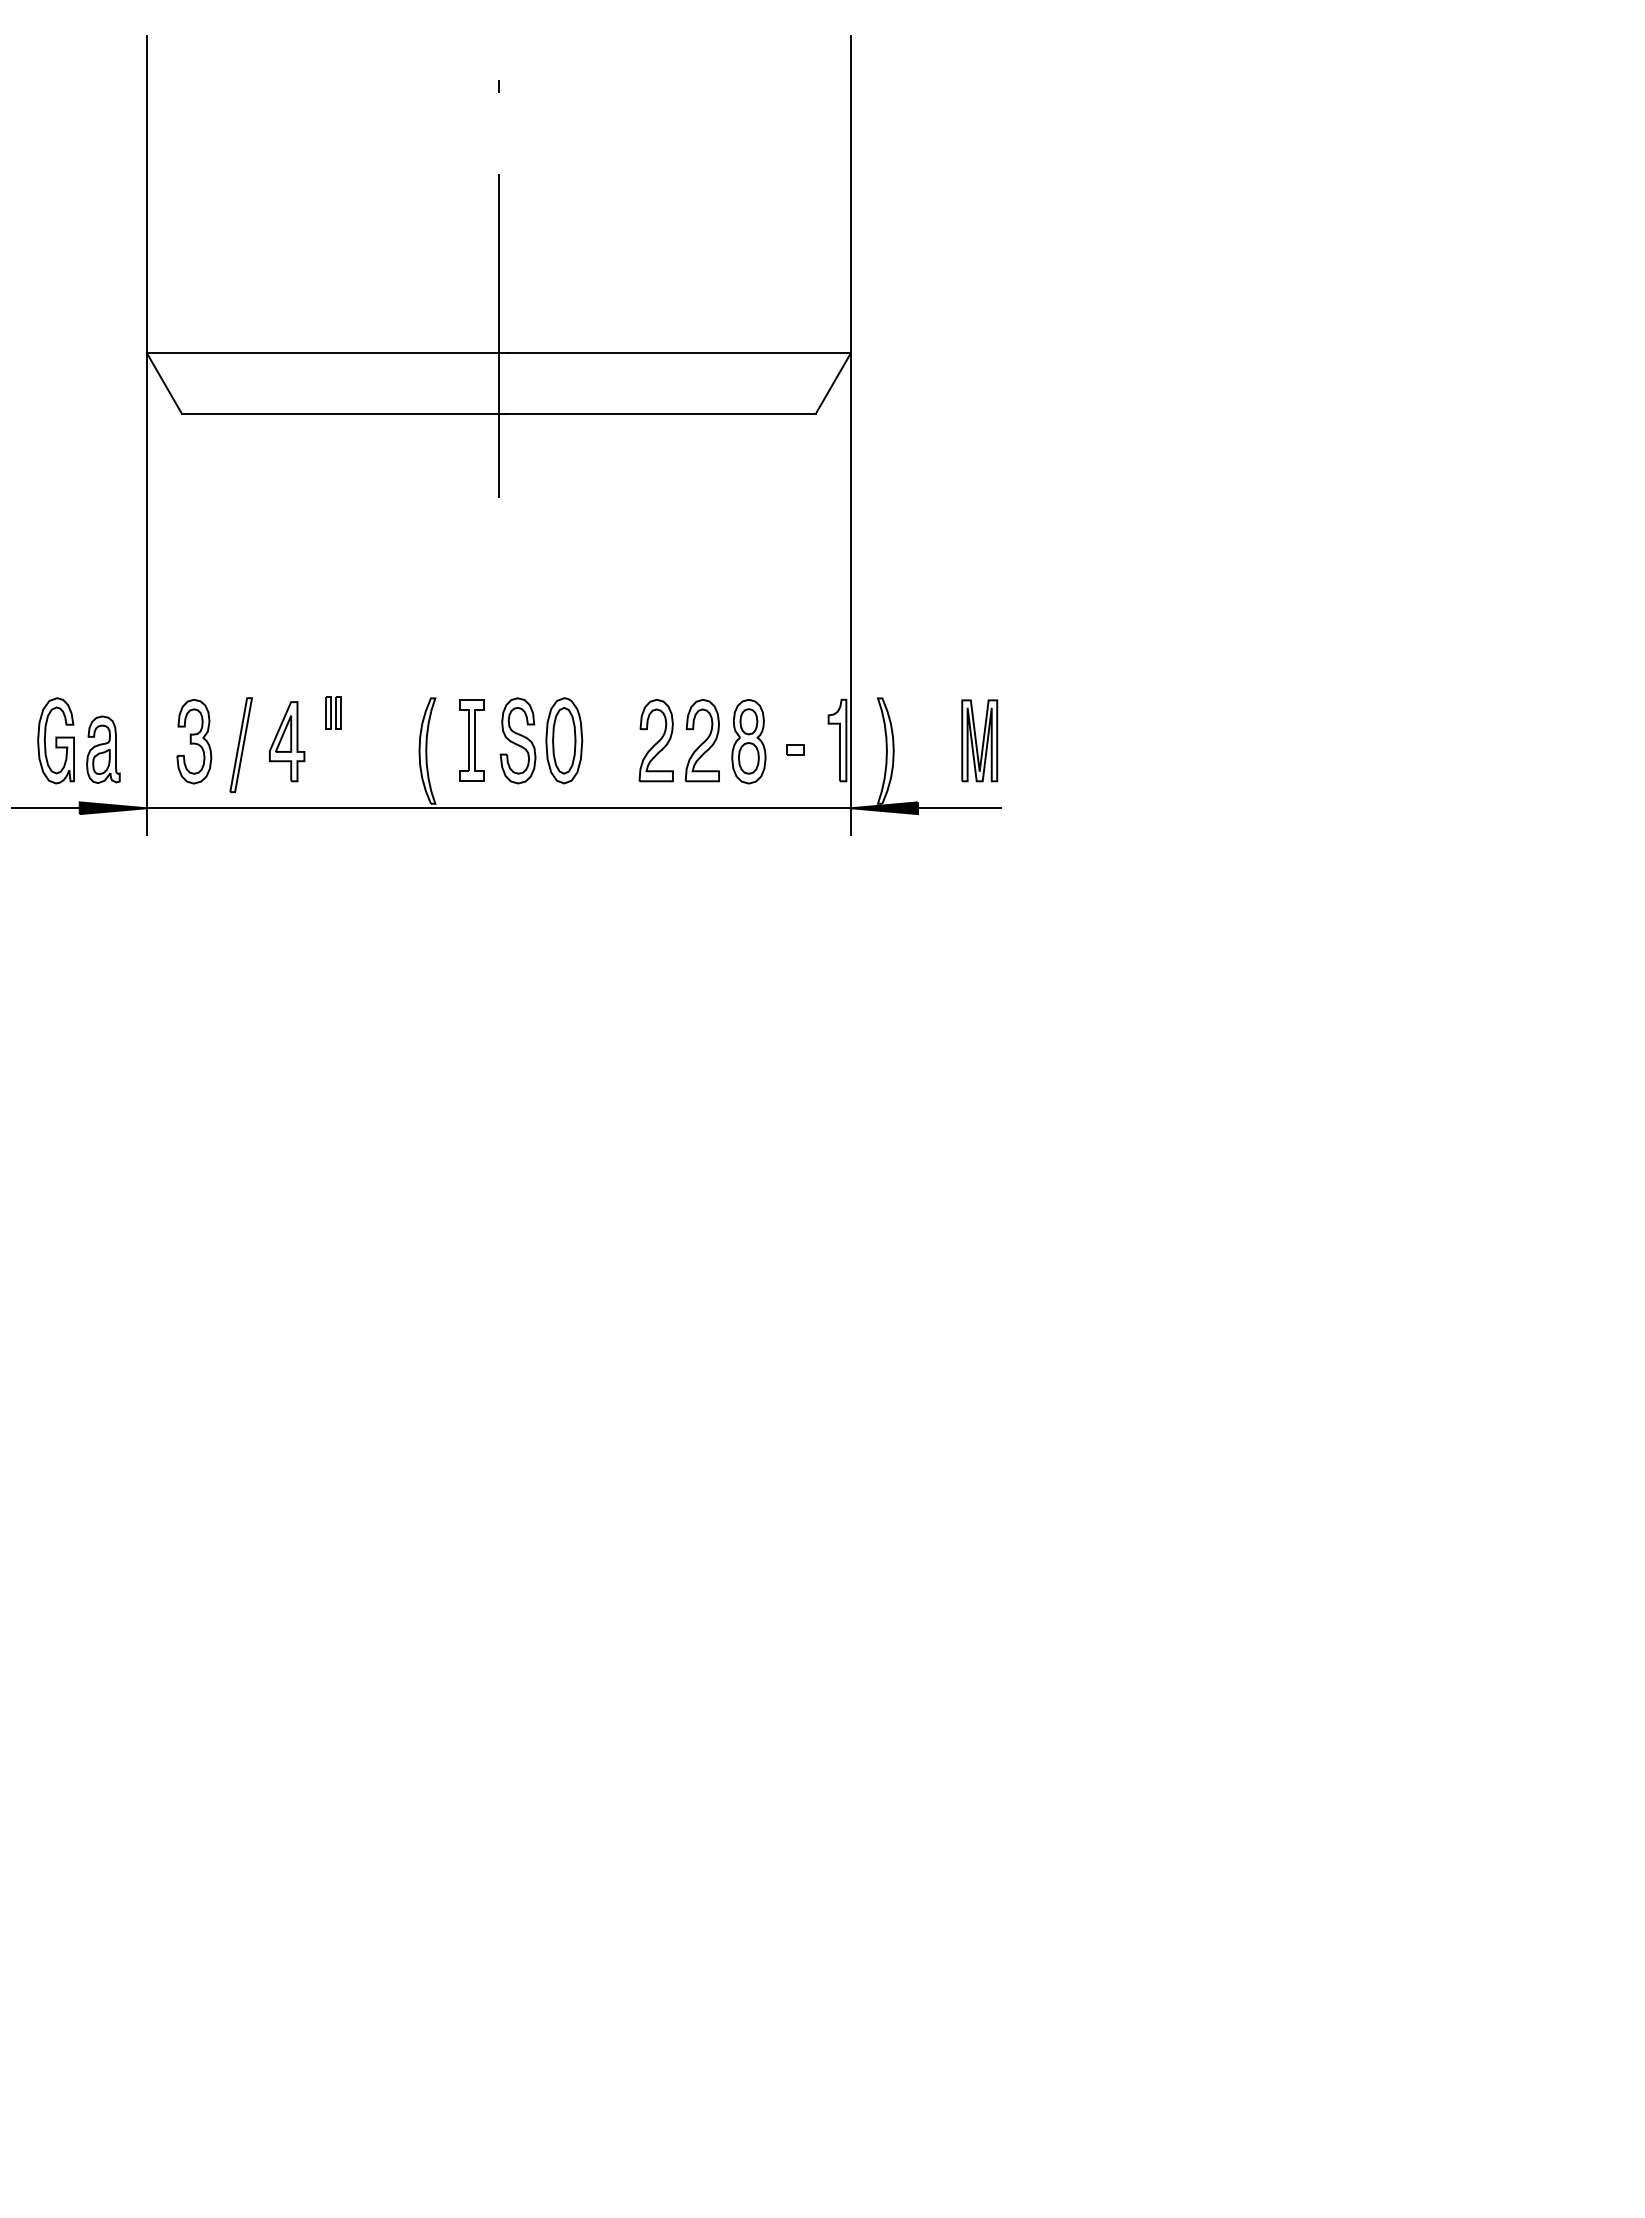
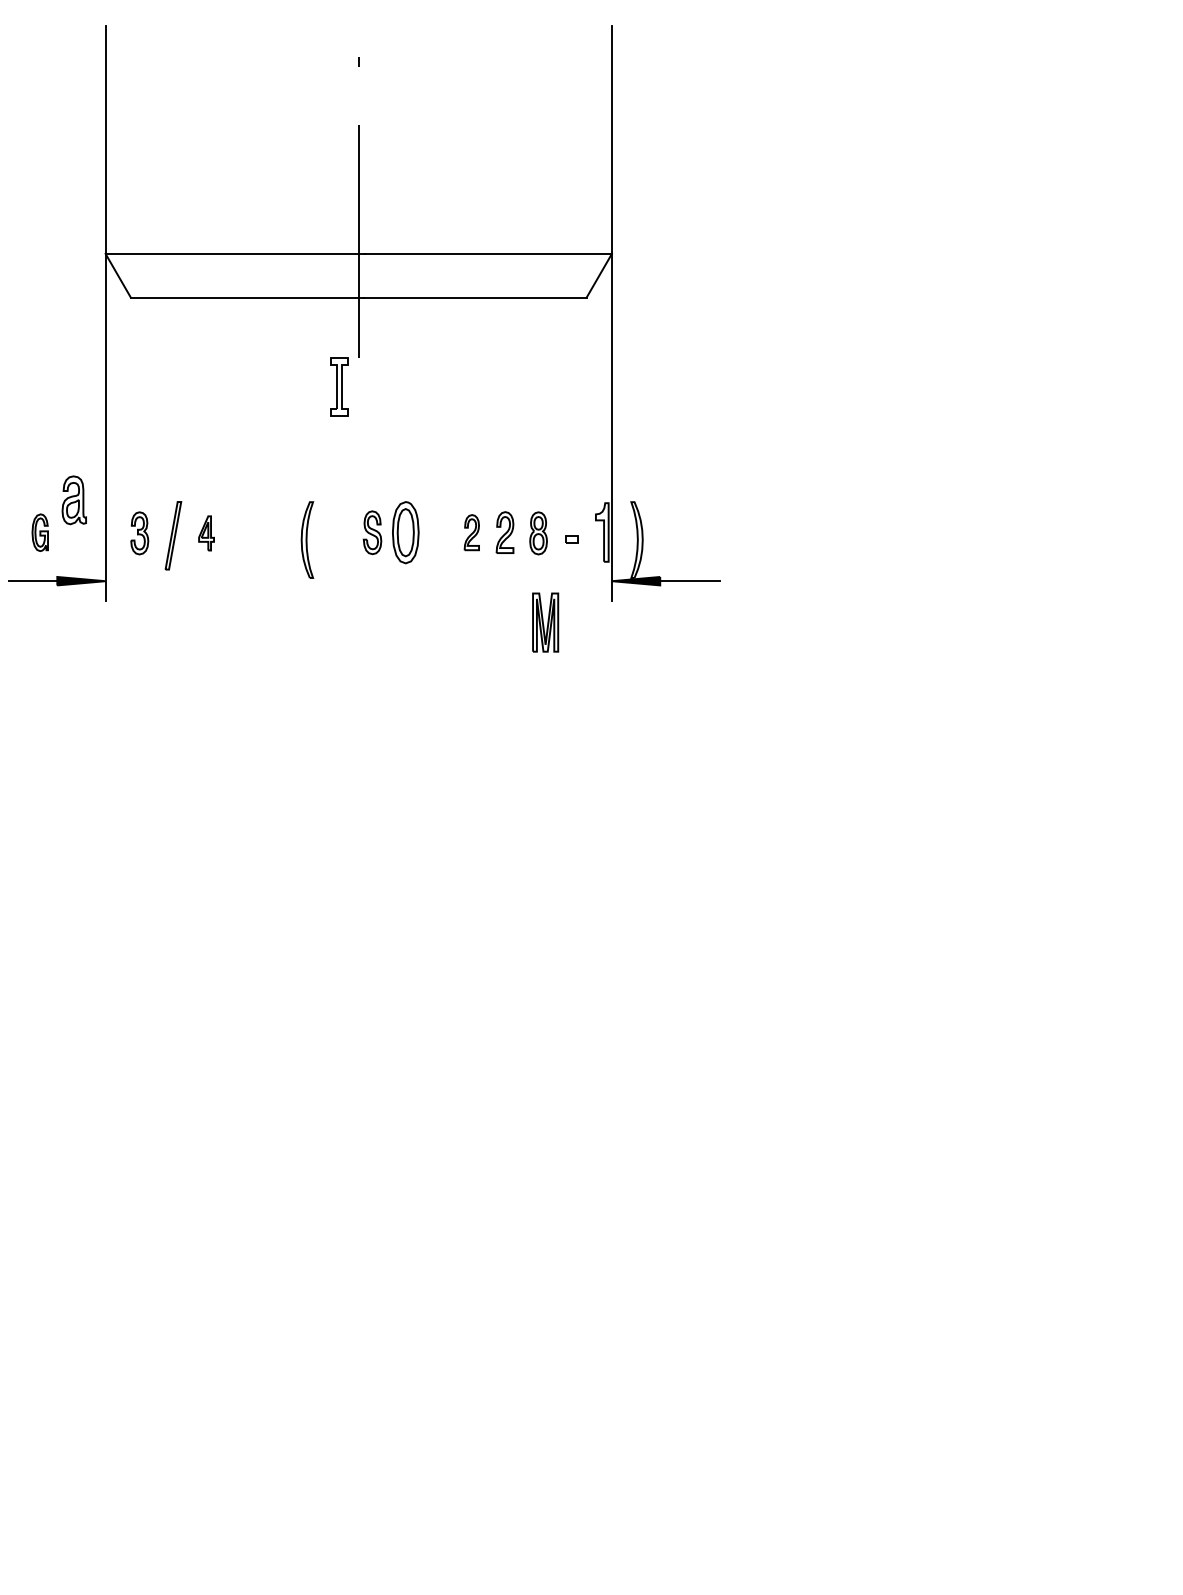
part: (333, 712) -> (239, 512), removed
part: (55, 740) -> (39, 532), size x0.6
part: (471, 740) -> (339, 386), moved
part: (517, 740) -> (372, 532), size x0.7
part: (655, 740) -> (471, 532), size x0.6
part: (701, 740) -> (504, 532), size x0.7
part: (979, 740) -> (545, 622), moved
part: (194, 741) -> (139, 533), size x0.7
part: (287, 741) -> (206, 533), size x0.6
part: (748, 741) -> (538, 533), size x0.7
part: (103, 749) -> (74, 500), moved
line: (498, 808) -> (358, 581), removed

